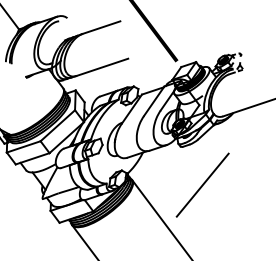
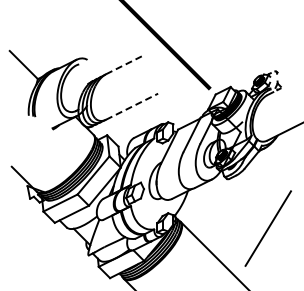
line: (101, 27) -> (125, 64), solid -> dashed
line: (102, 67) -> (132, 106), solid -> dashed
line: (202, 184) -> (267, 228), moved

